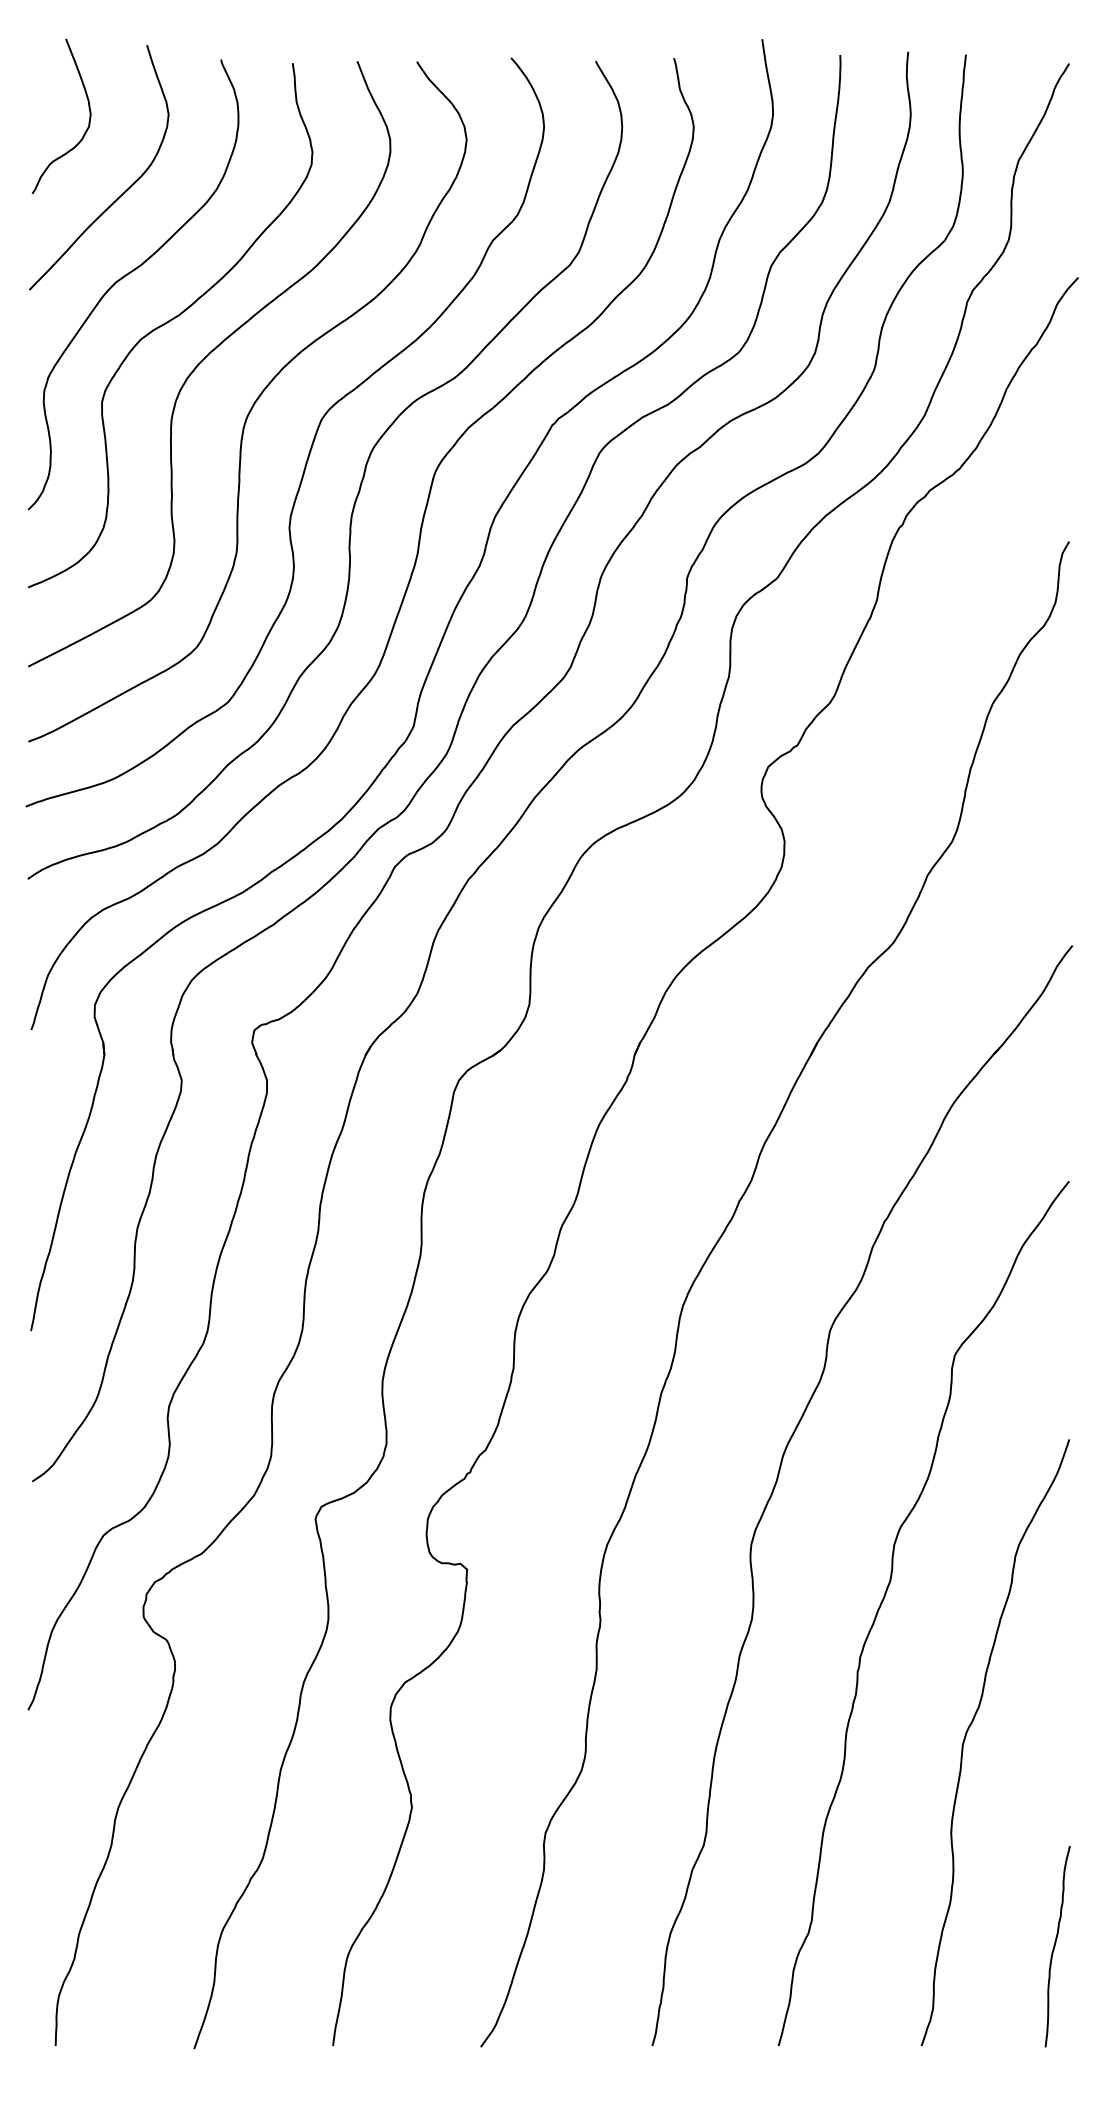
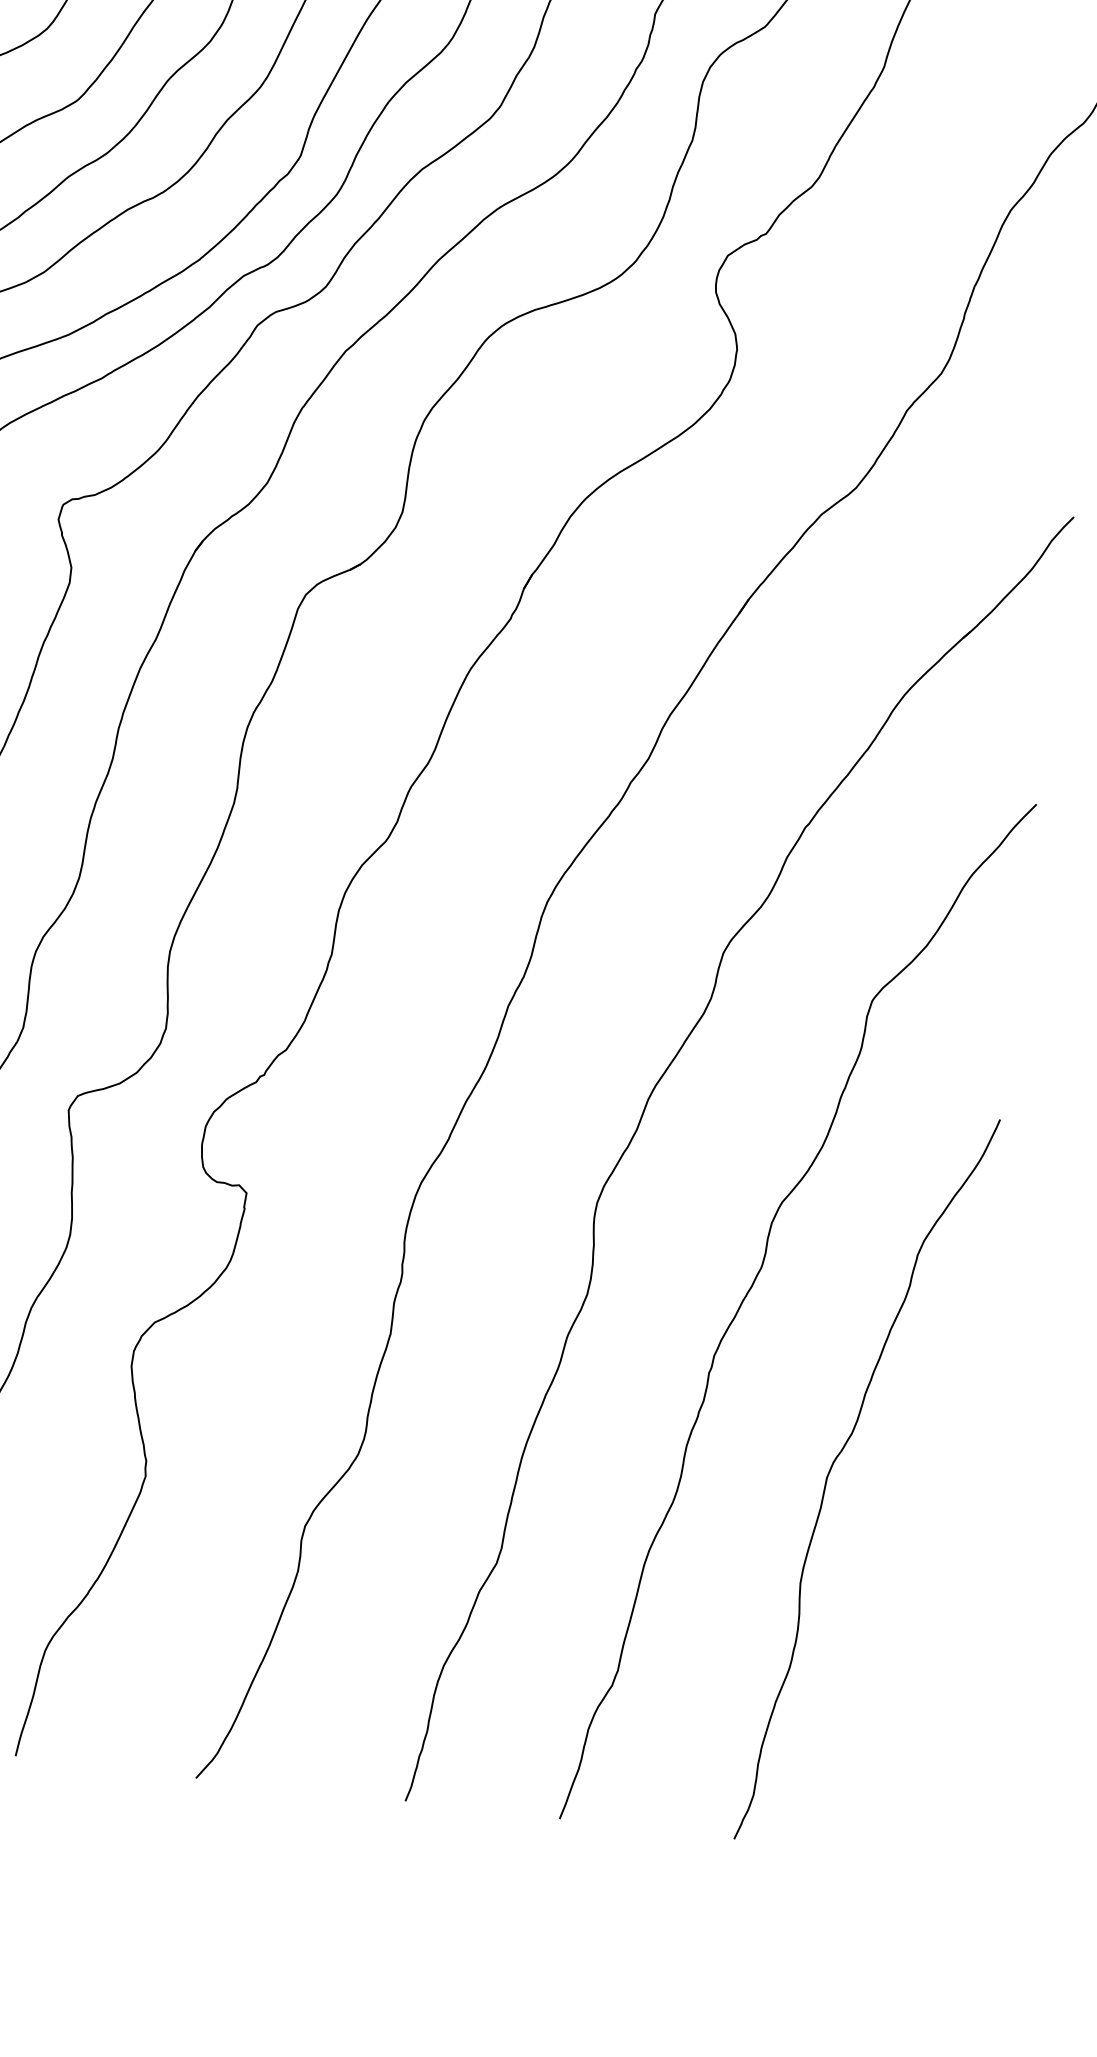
curve: (1055, 1946) -> (911, 1736), removed

